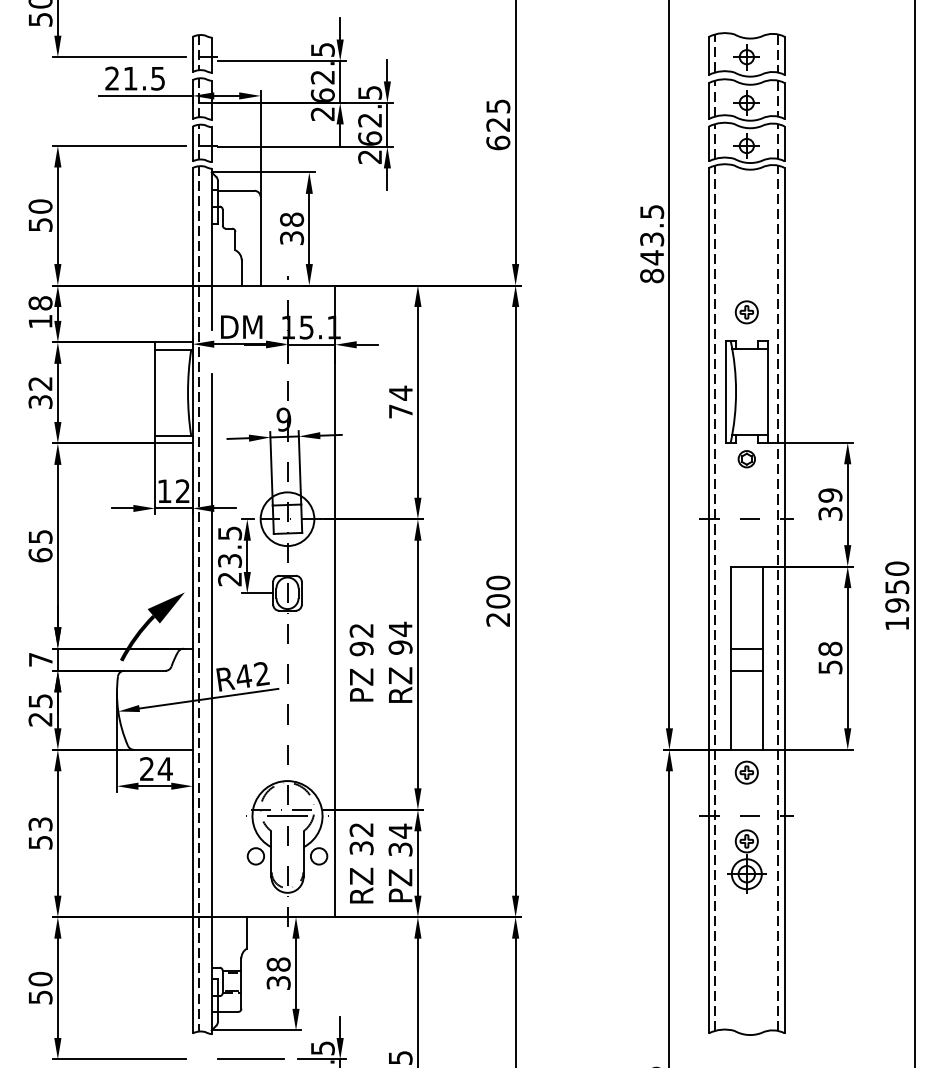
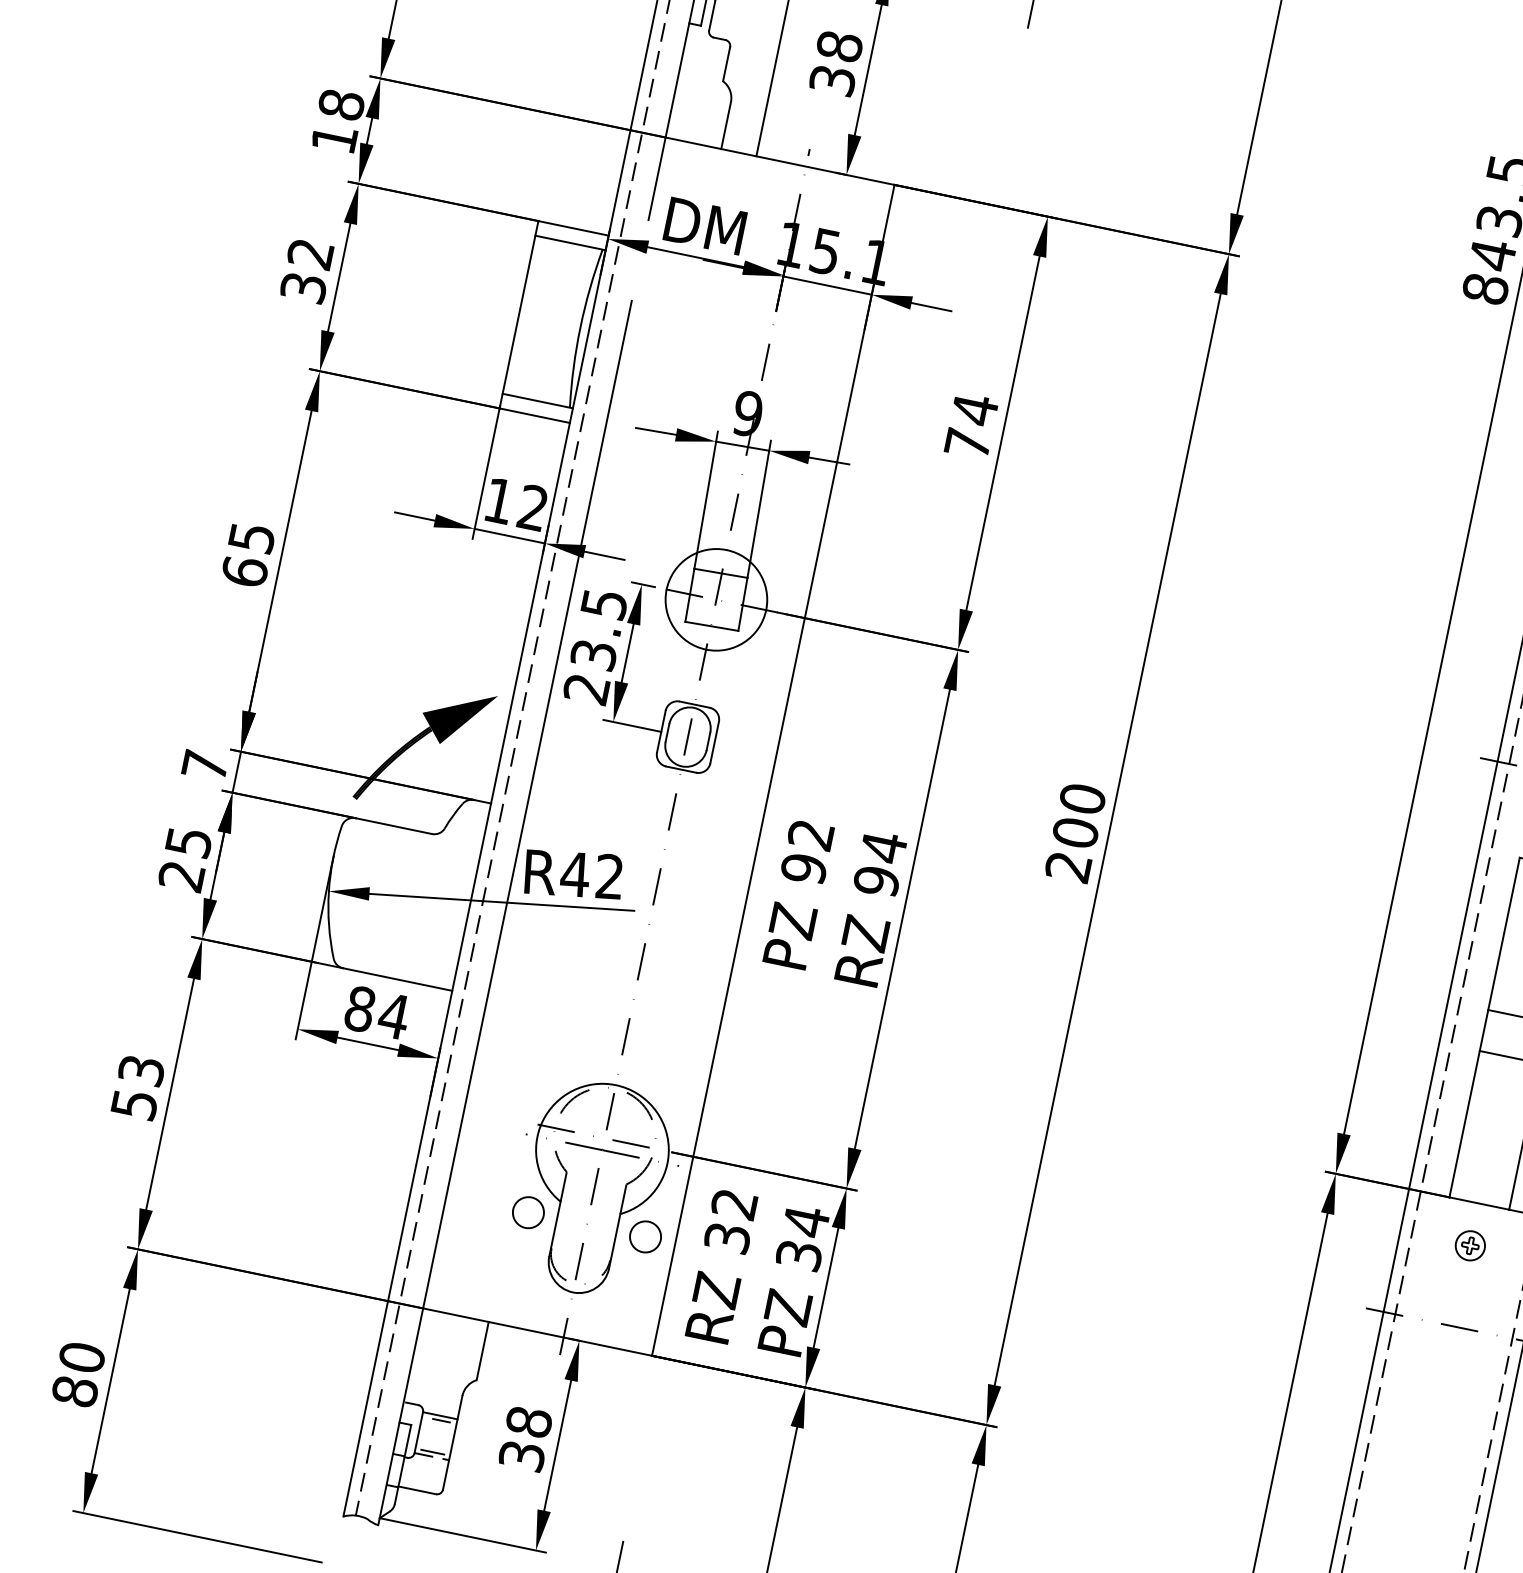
text: (147, 769) -> (360, 1010), 24 -> 84
part: (746, 772) -> (1469, 1245), size x0.7
part: (746, 861) -> (1435, 1410), removed
text: (40, 997) -> (74, 1391), 50 -> 80

